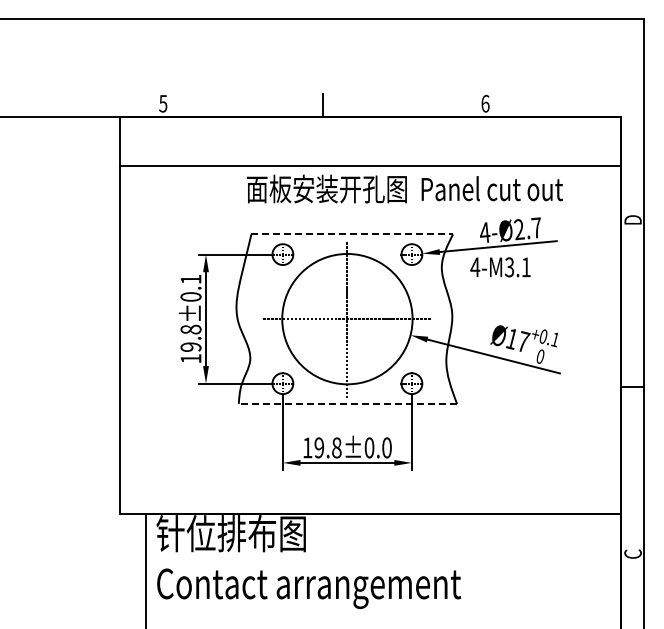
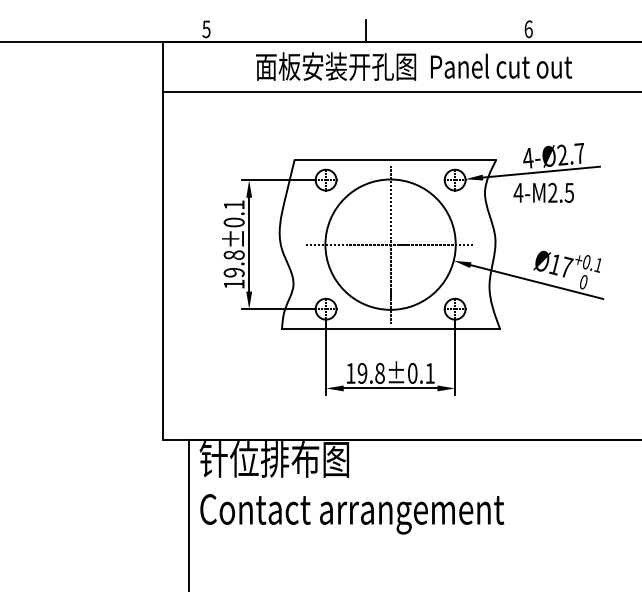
text: (404, 188) -> (413, 66), moved
line: (352, 234) -> (395, 160), dashed -> solid
text: (517, 267) -> (560, 193), 4-M3.1 -> 4-M2.5
line: (347, 403) -> (390, 329), dashed -> solid
text: (386, 447) -> (429, 373), 19.8±0.0 -> 19.8±0.1

